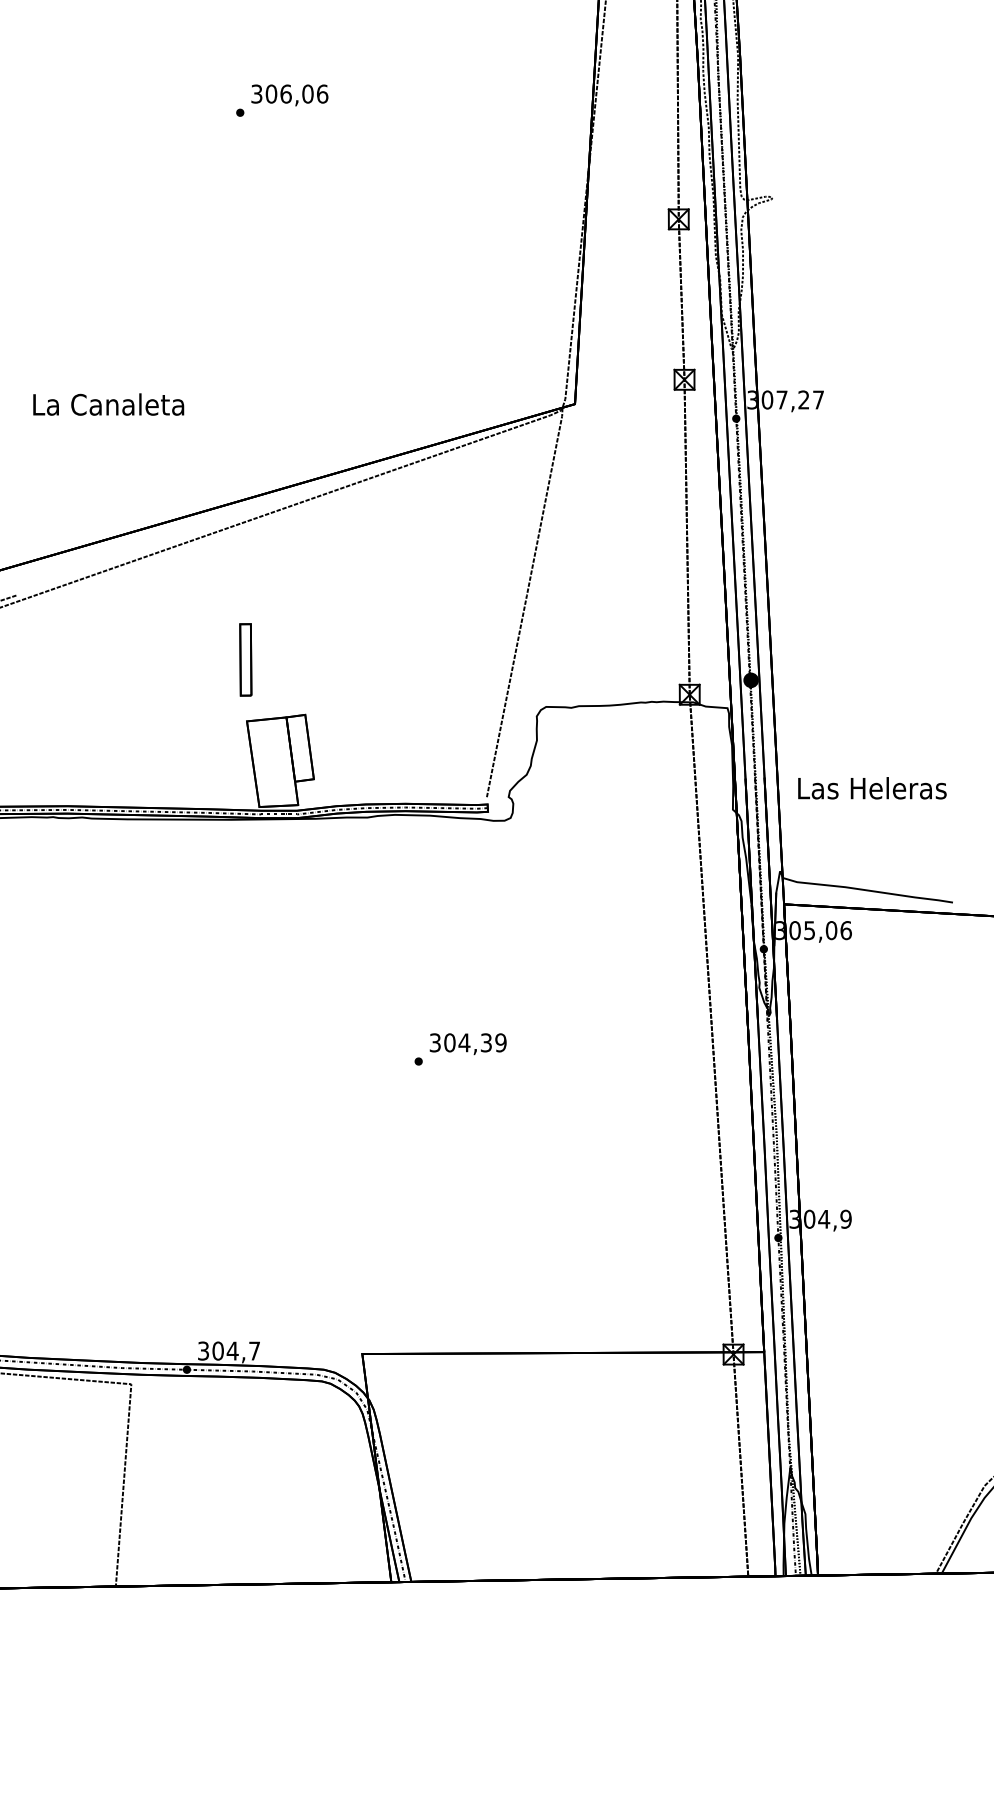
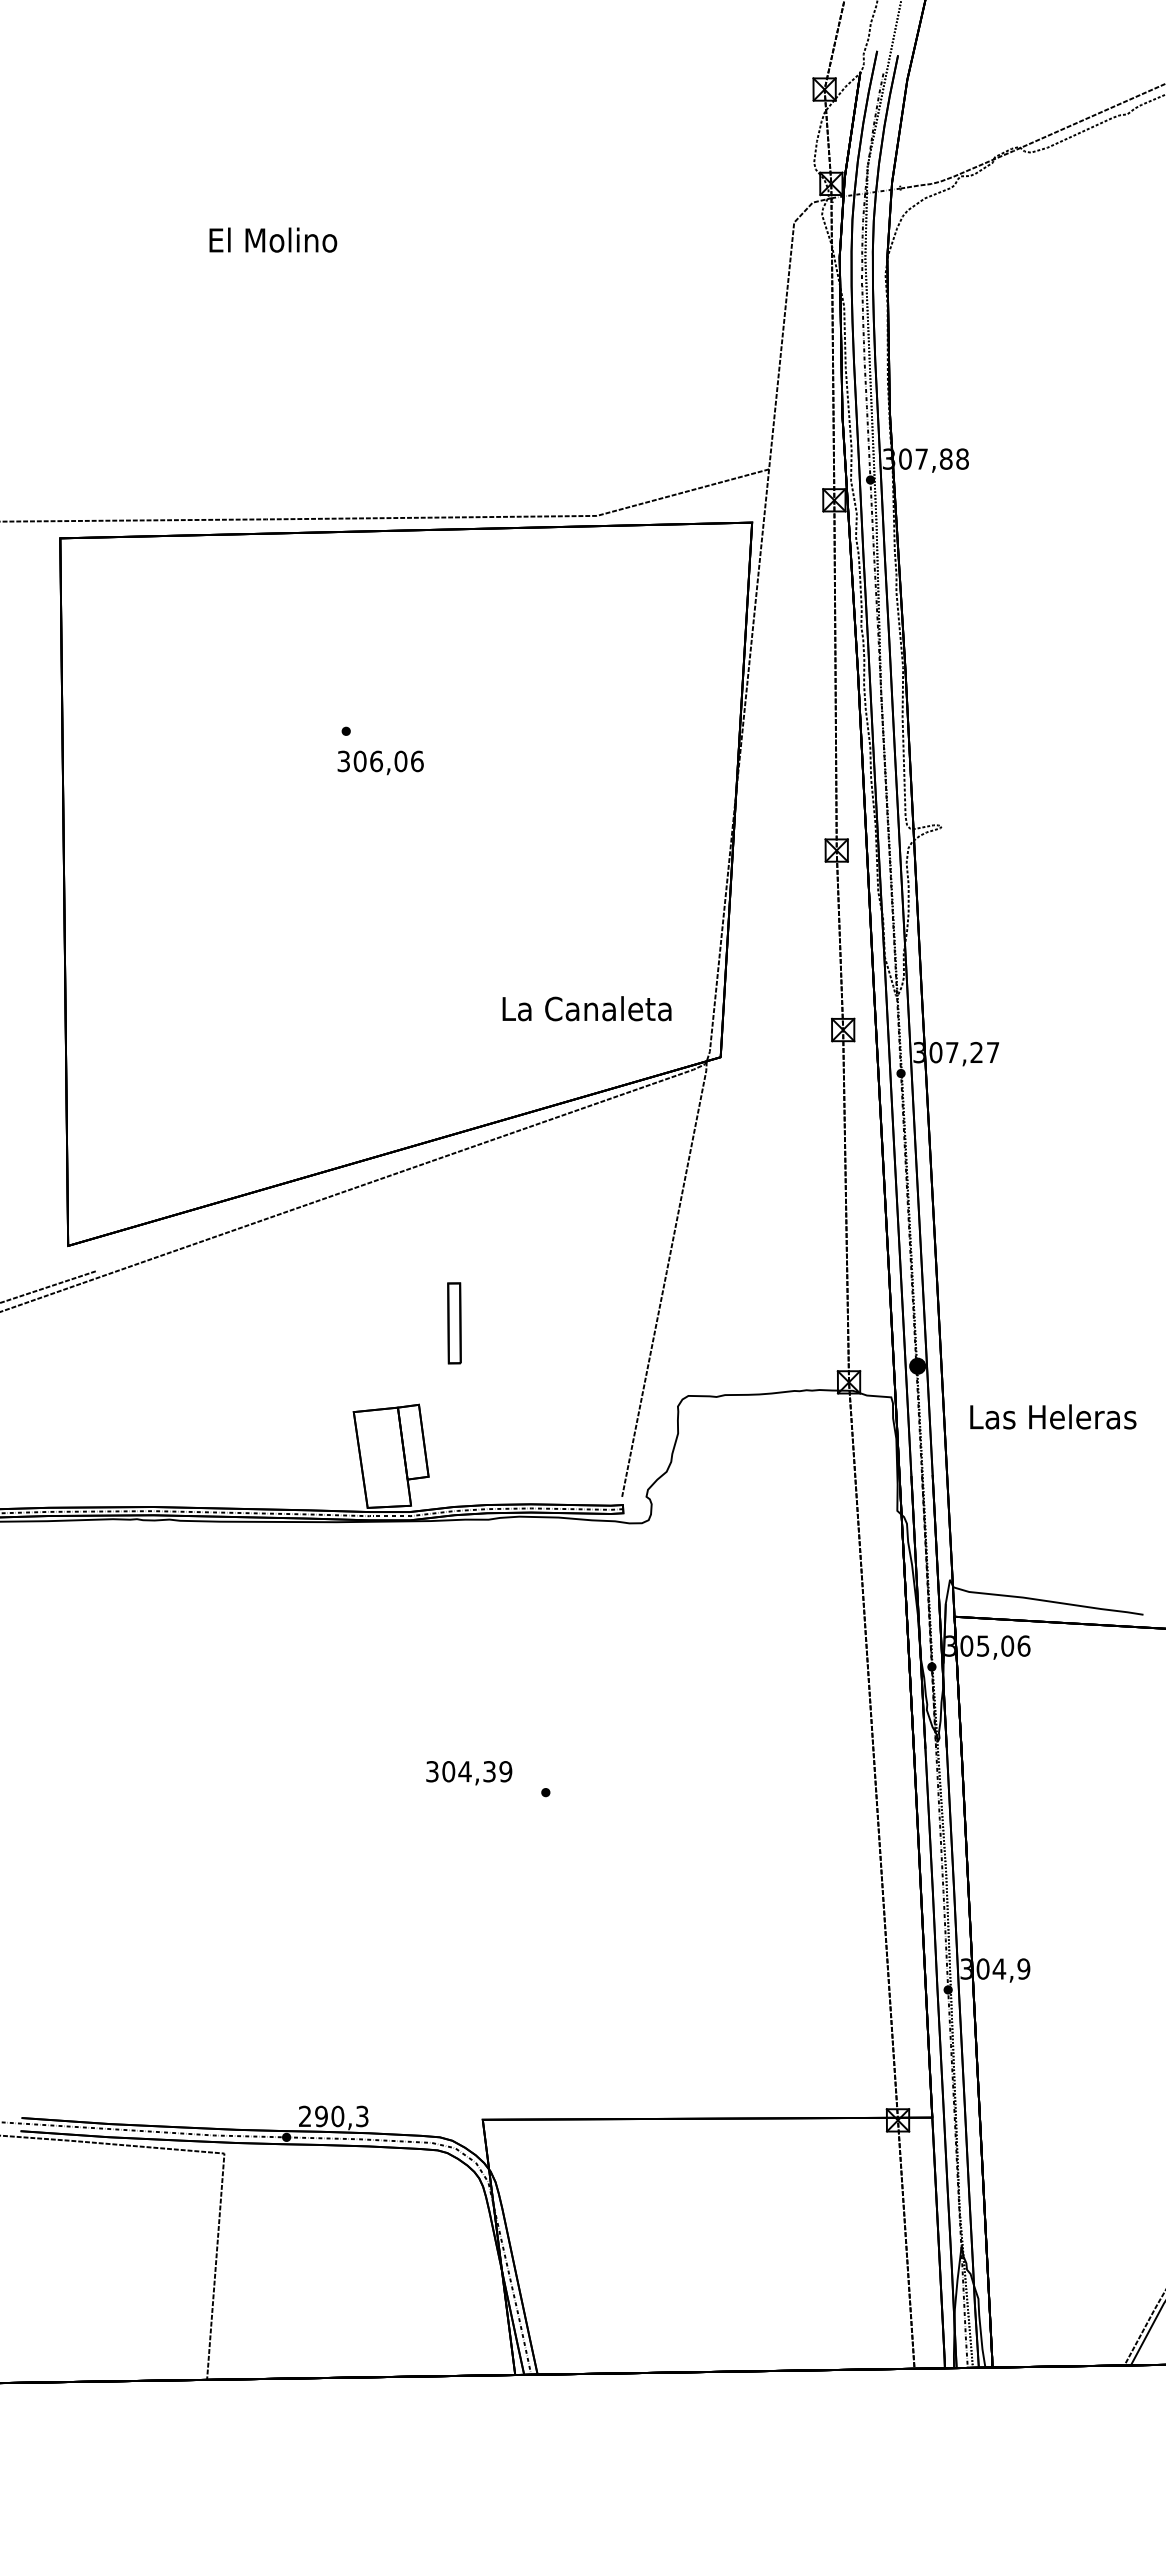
text: (289, 95) -> (380, 762), moved
text: (108, 404) -> (586, 1008), moved
part: (245, 660) -> (454, 1323), moved
text: (872, 787) -> (1053, 1416), moved
text: (468, 1044) -> (469, 1773), moved
text: (228, 1351) -> (333, 2116), 304,7 -> 290,3

